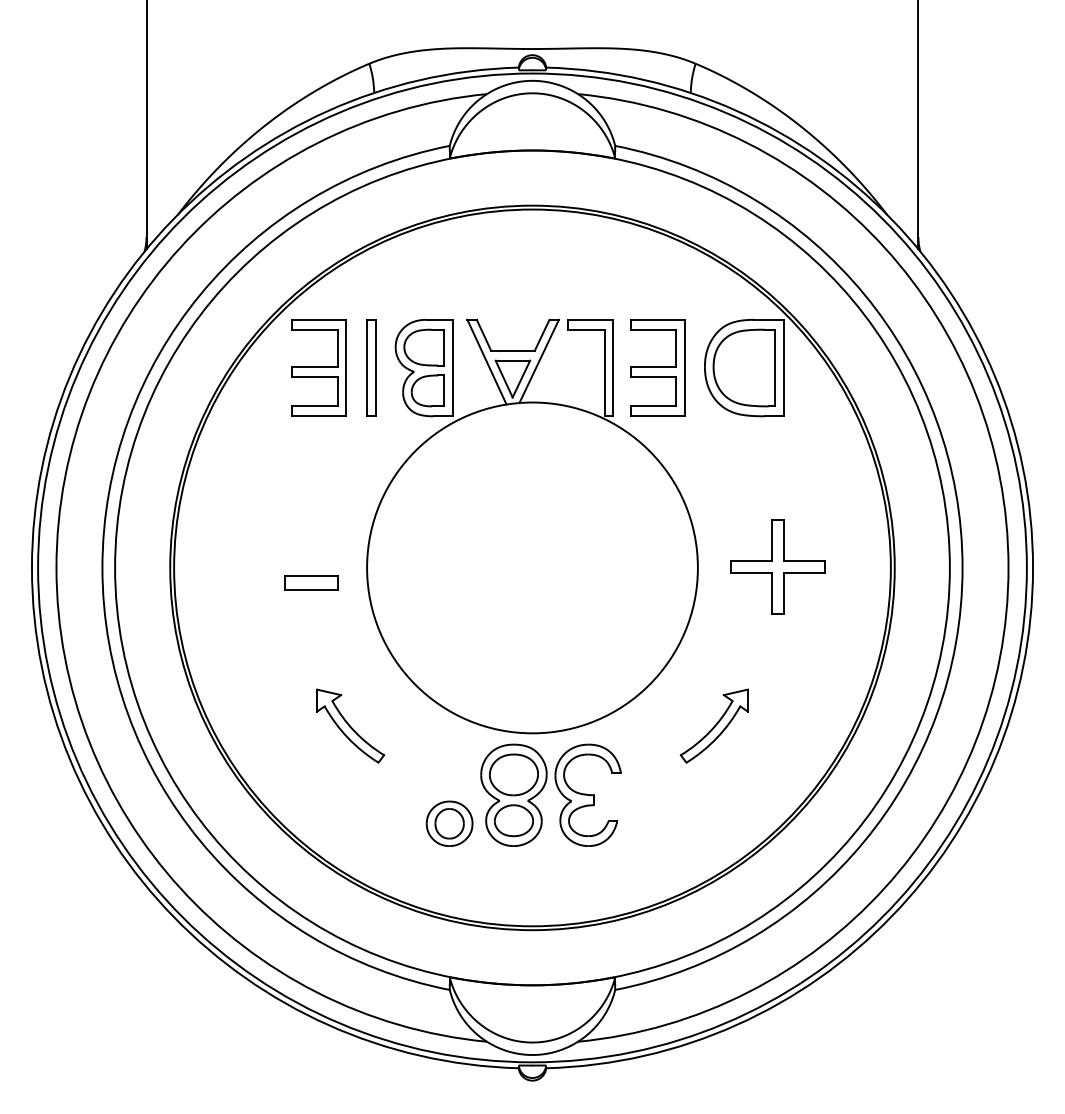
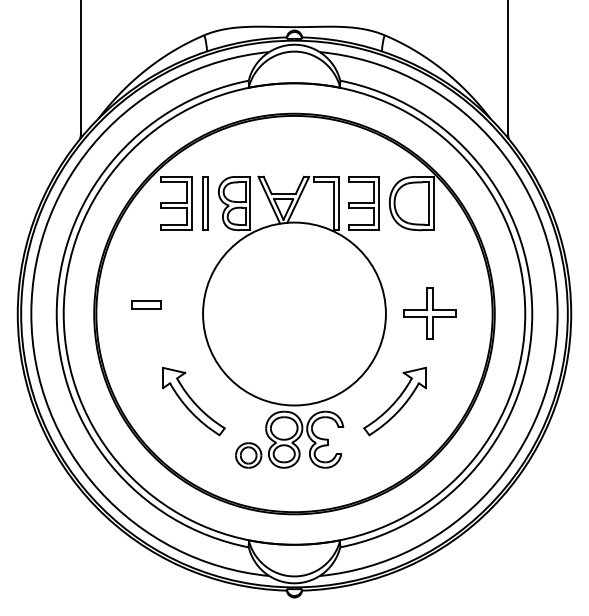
part: (311, 581) -> (146, 304), moved
part: (349, 726) -> (193, 401), size x1.67
part: (713, 726) -> (394, 401), size x1.67

